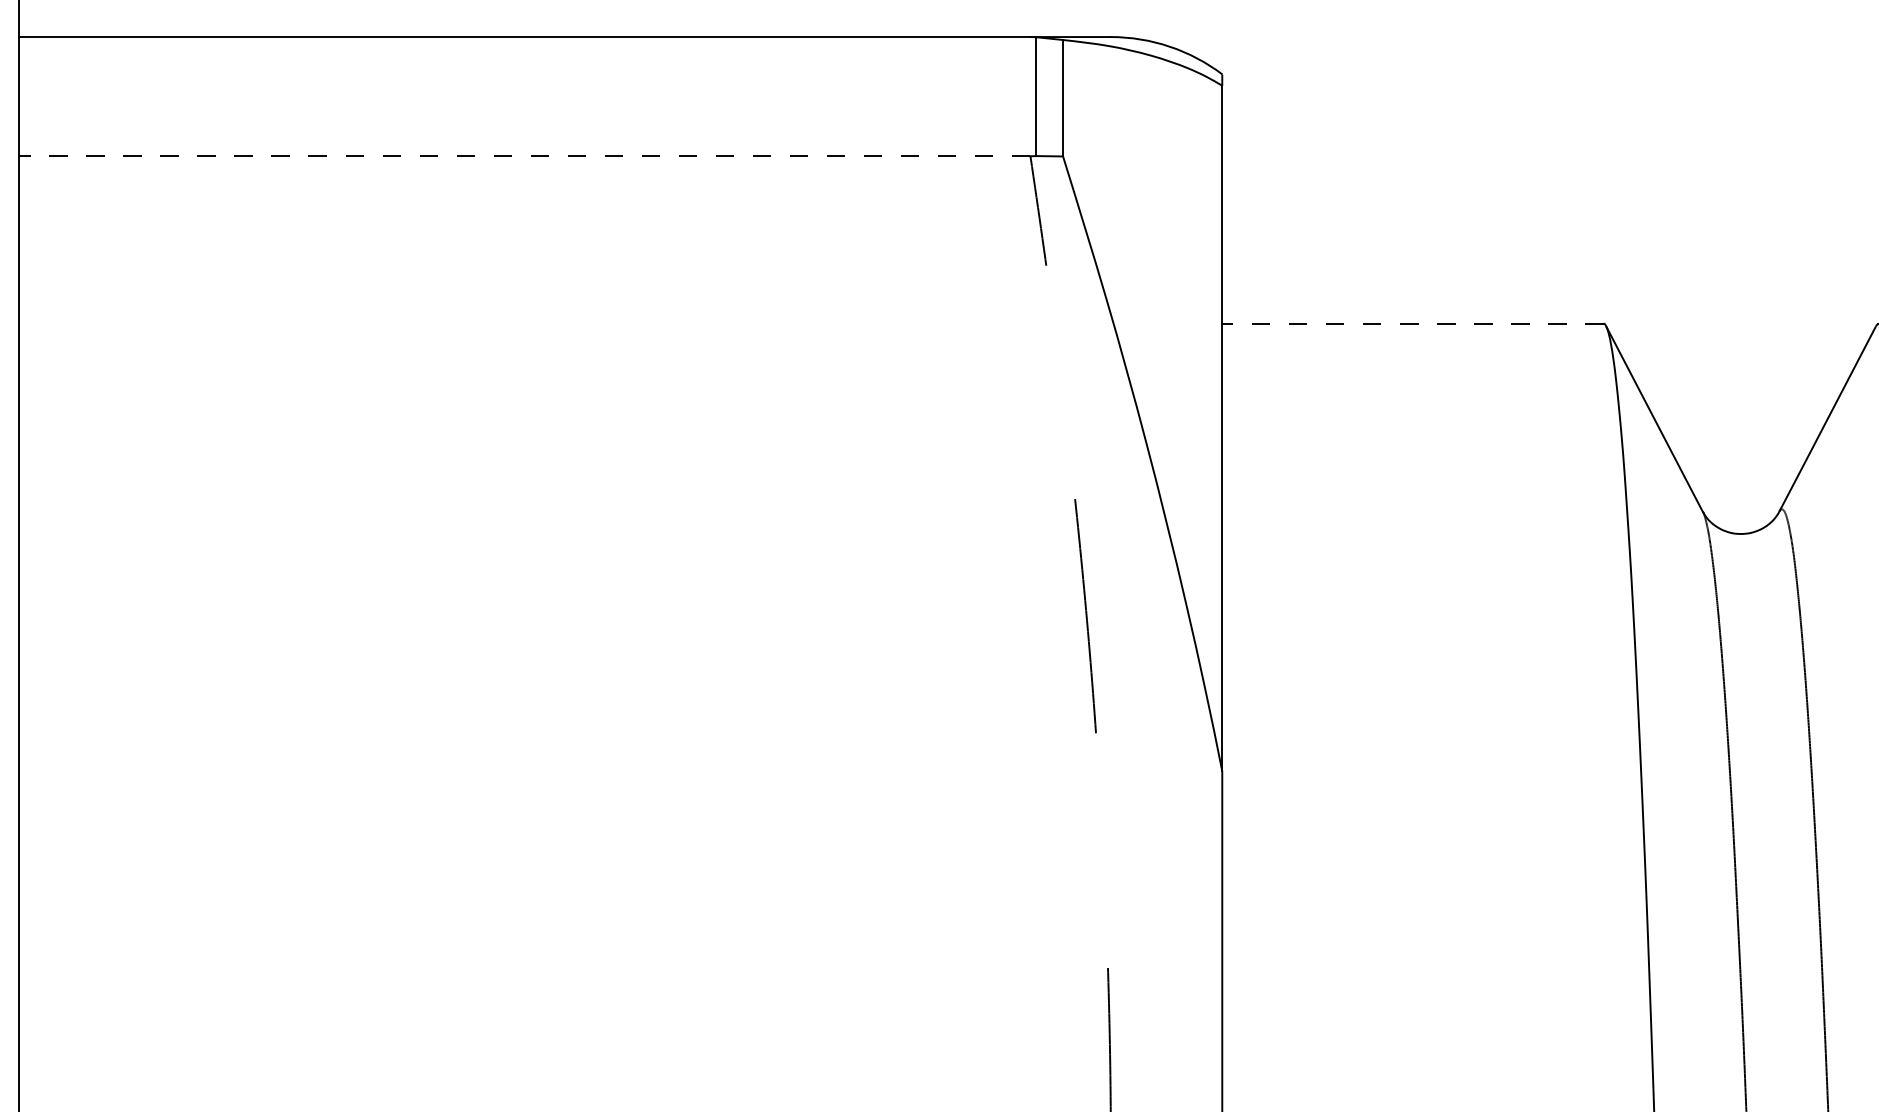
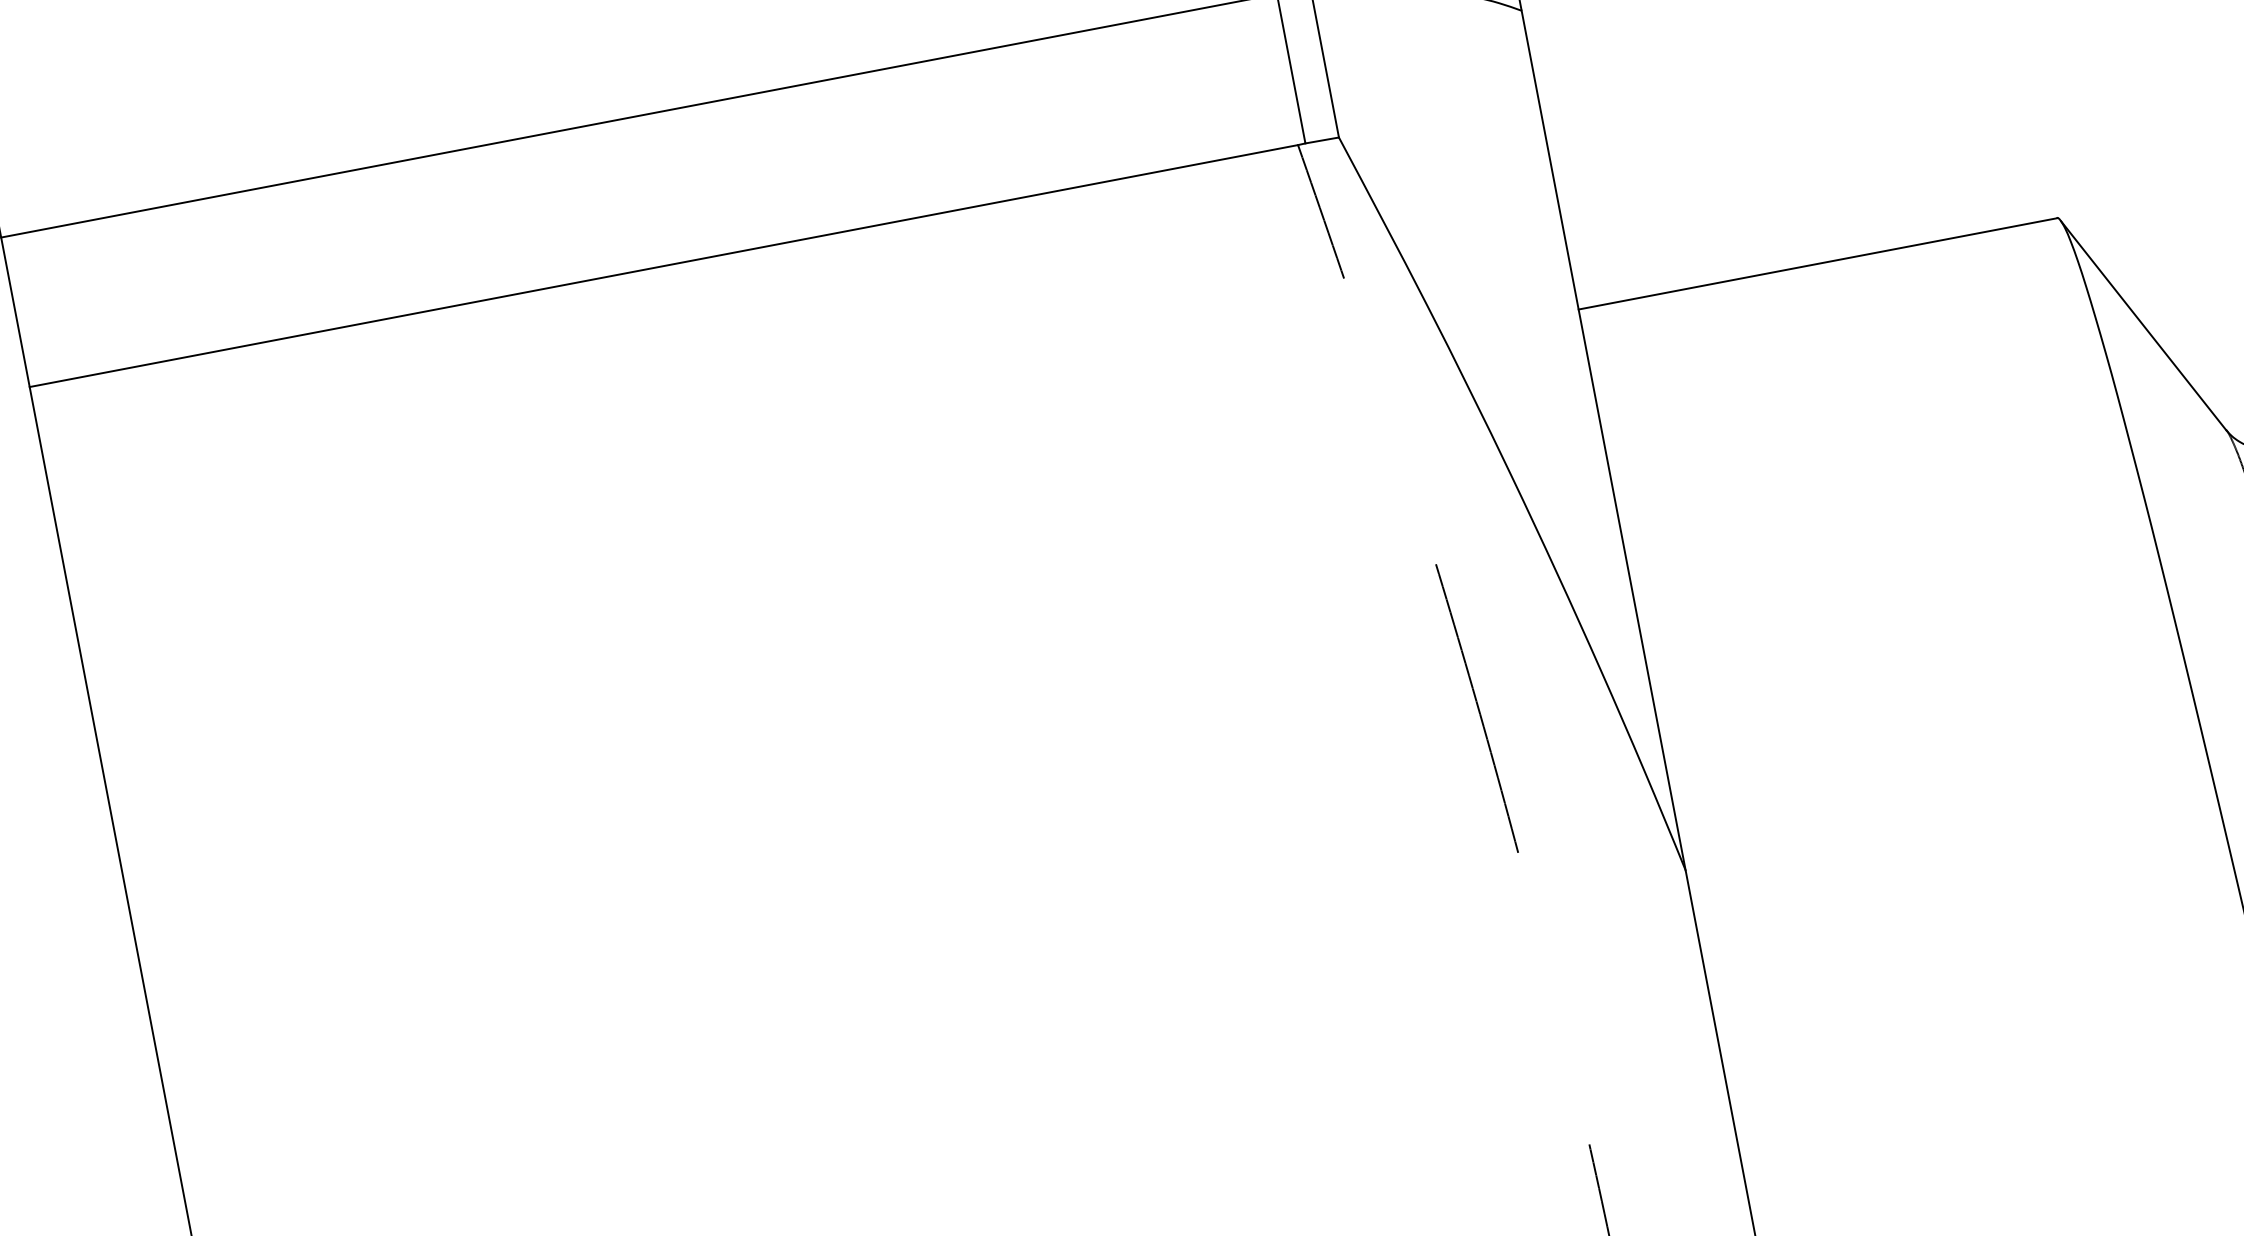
line: (524, 156) -> (663, 266), dashed -> solid
line: (1412, 323) -> (1817, 263), dashed -> solid

